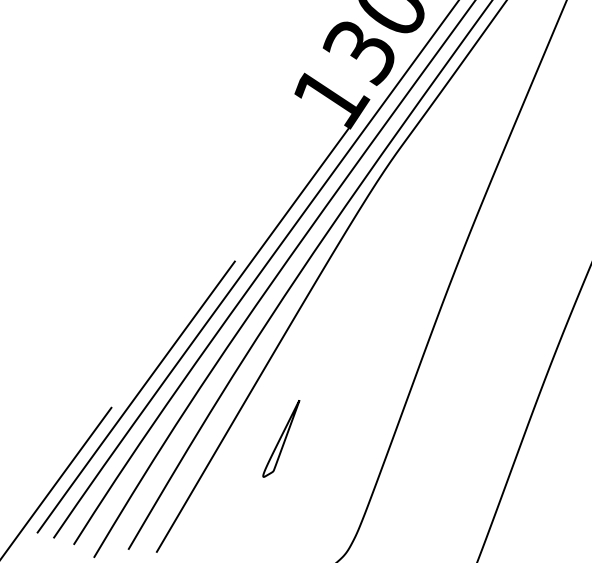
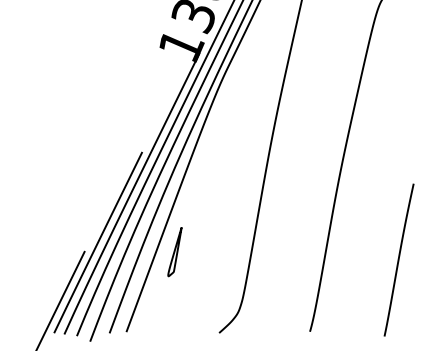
part: (280, 439) -> (174, 252), moved

